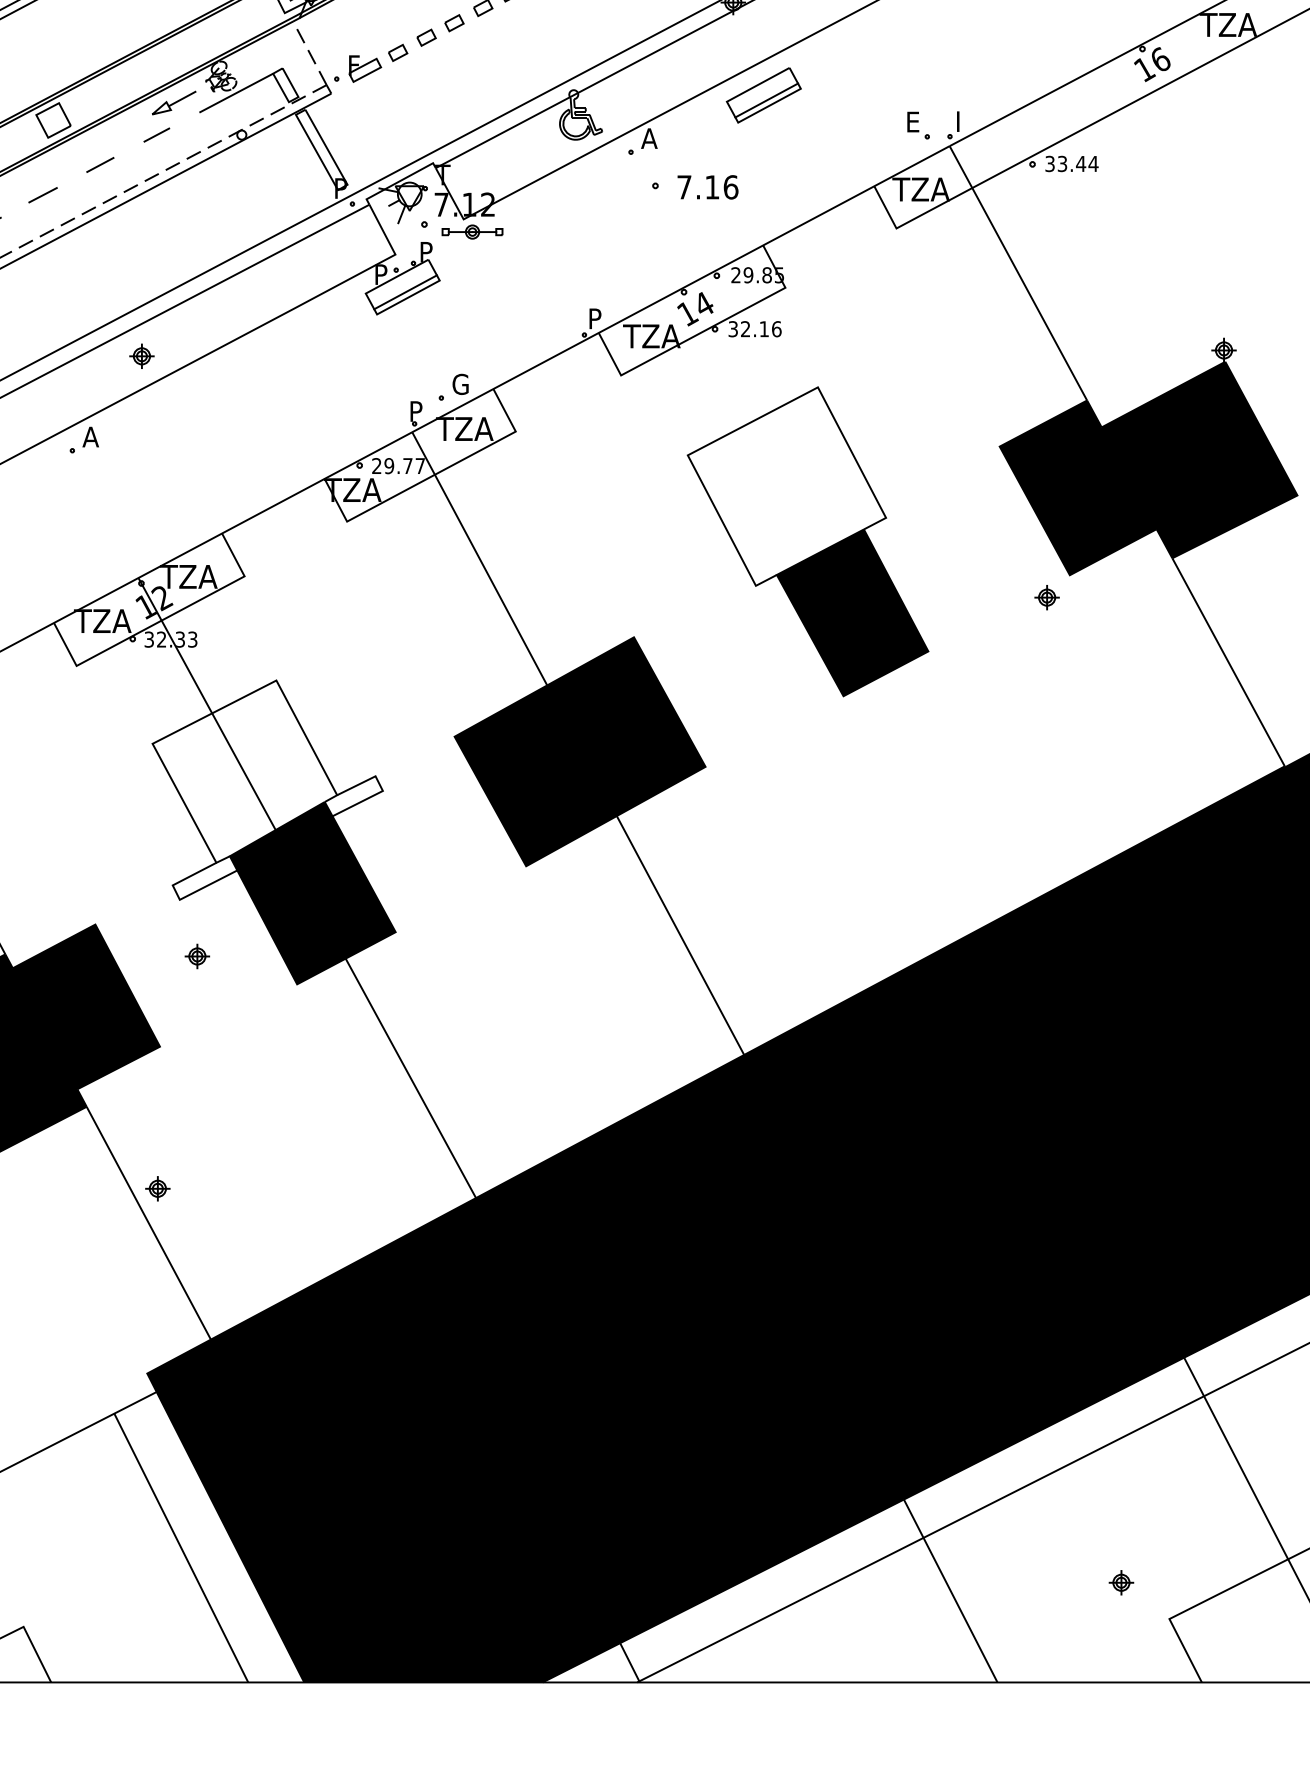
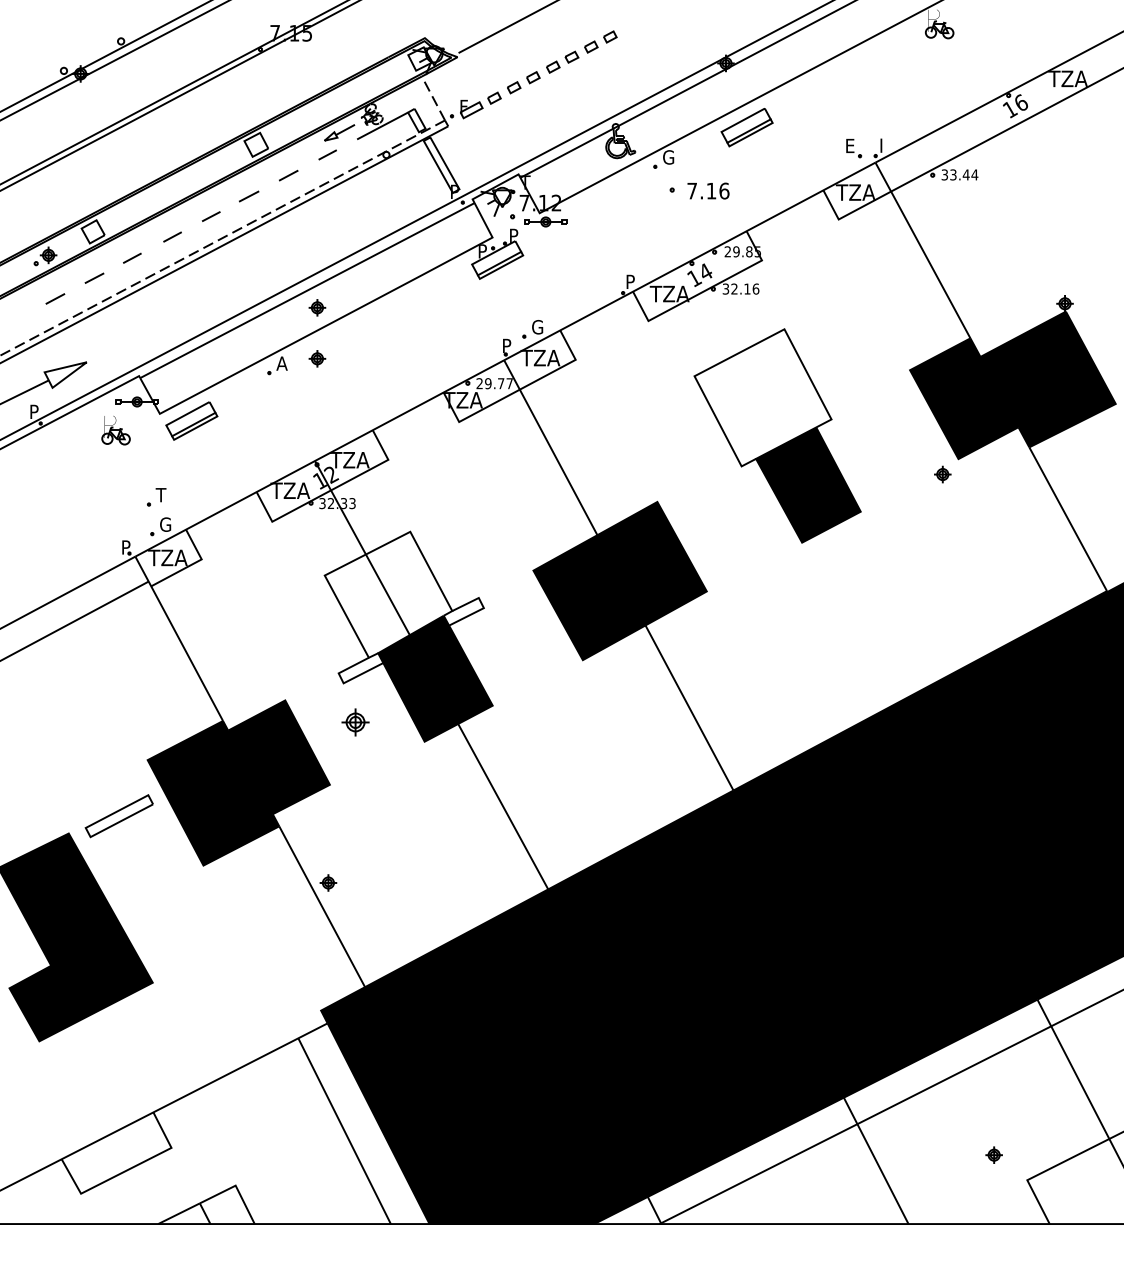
text: (650, 138) -> (668, 157), A -> G
part: (142, 429) -> (317, 358), added
part: (197, 956) -> (355, 722), size x1.6

